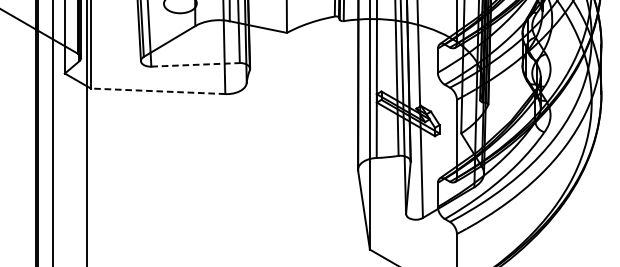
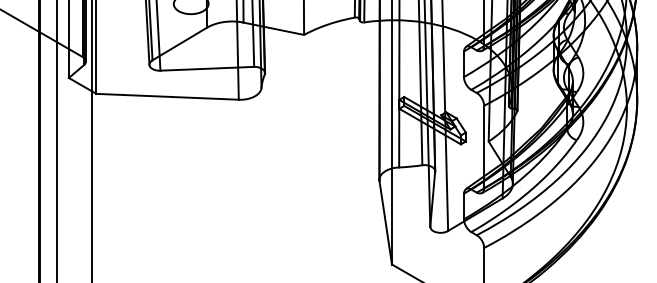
line: (195, 64) -> (207, 68), dashed -> solid
line: (158, 91) -> (167, 96), dashed -> solid

